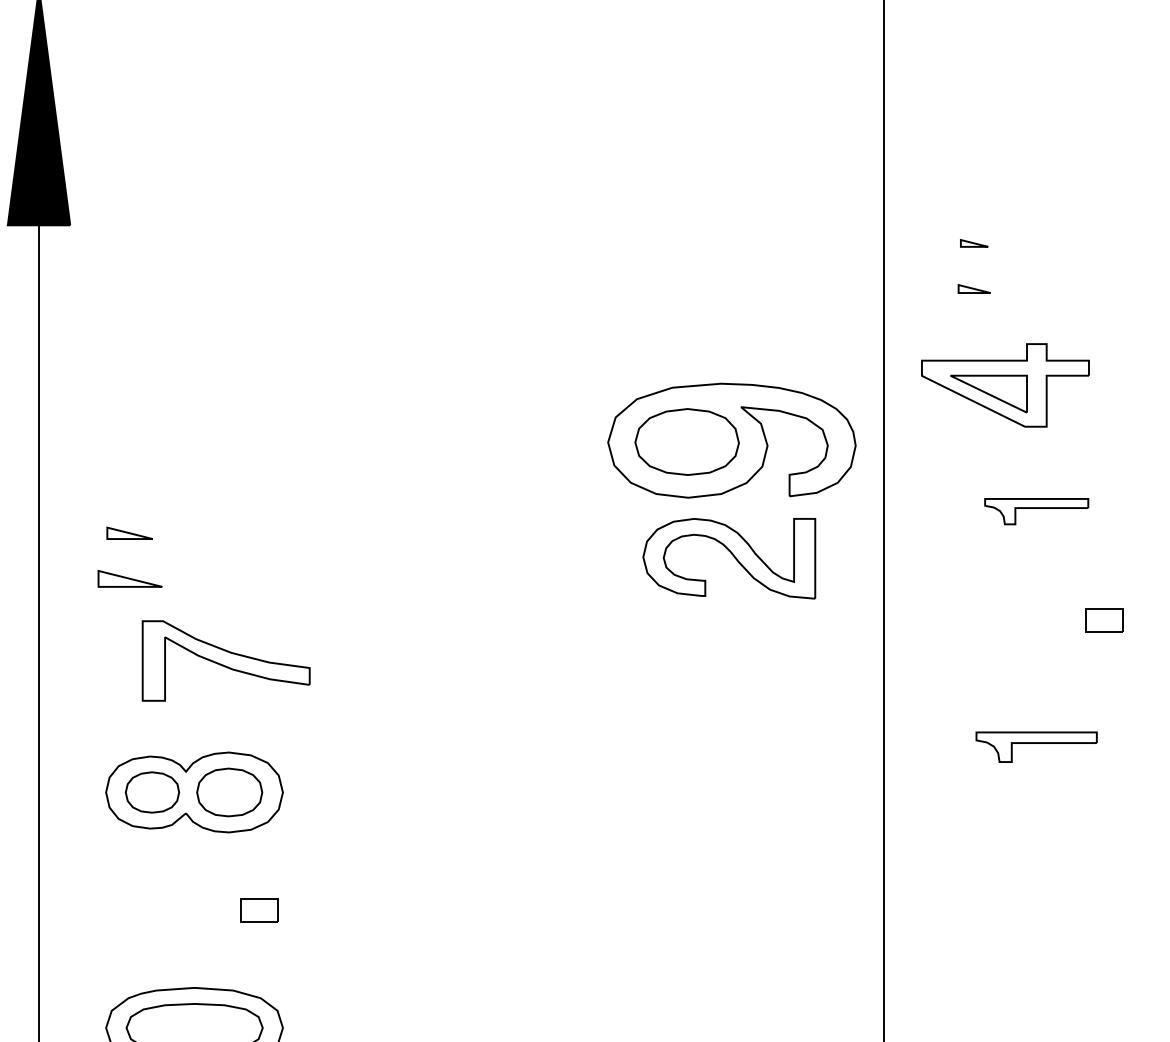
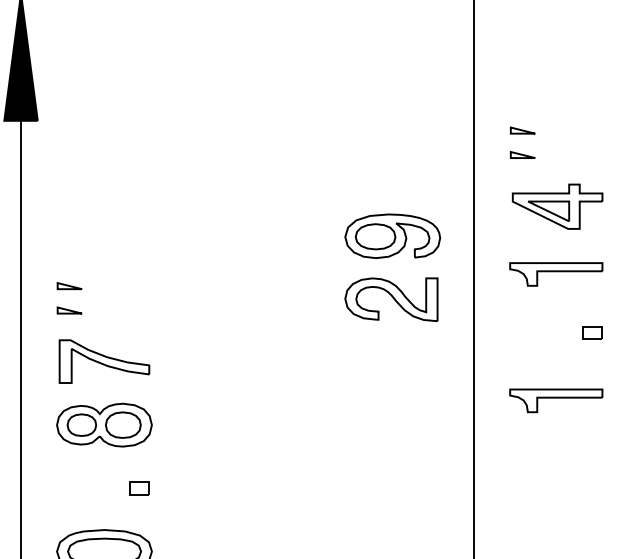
part: (973, 243) -> (522, 130), size x1.67
part: (973, 288) -> (522, 154), size x1.43
part: (1005, 384) -> (557, 206), moved
part: (731, 439) -> (392, 235), size x0.71
part: (1036, 511) -> (556, 274), size x1.67
part: (129, 578) -> (69, 310), size x0.71
part: (226, 660) -> (104, 361), moved
part: (1036, 746) -> (556, 400), size x1.43

